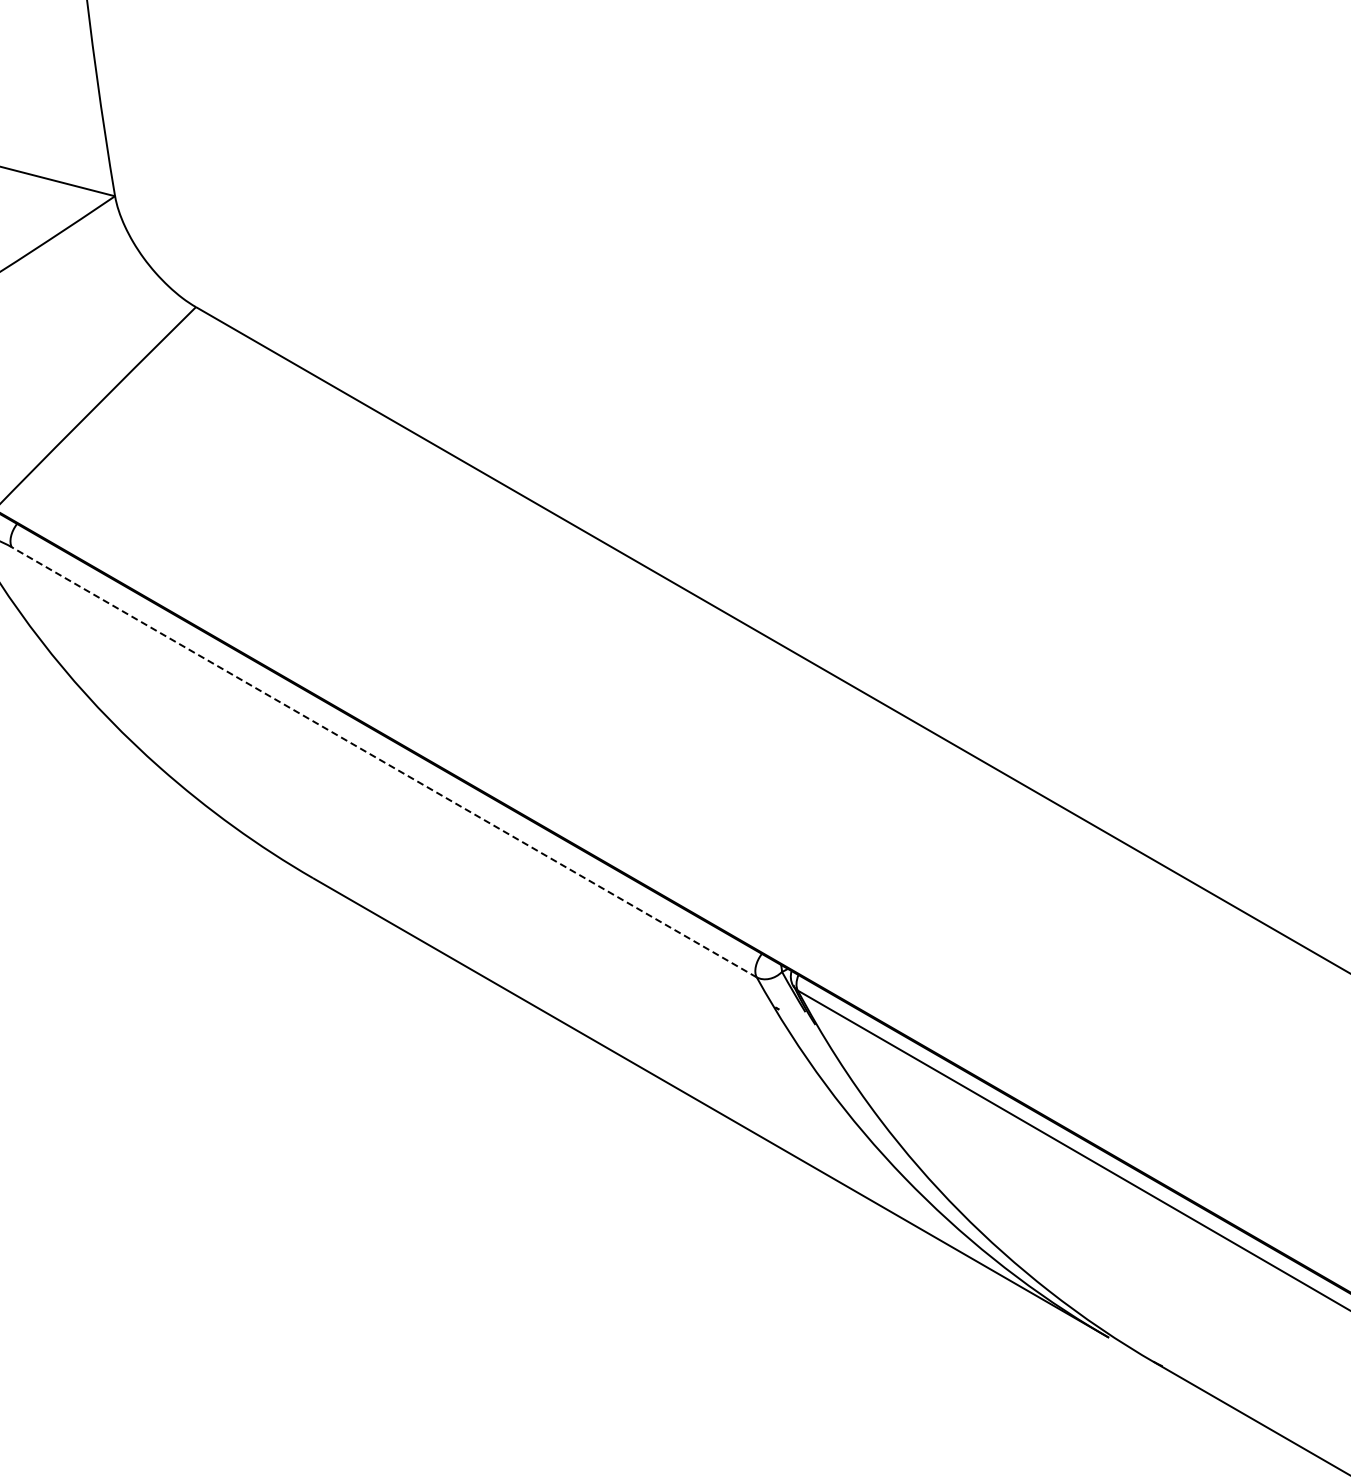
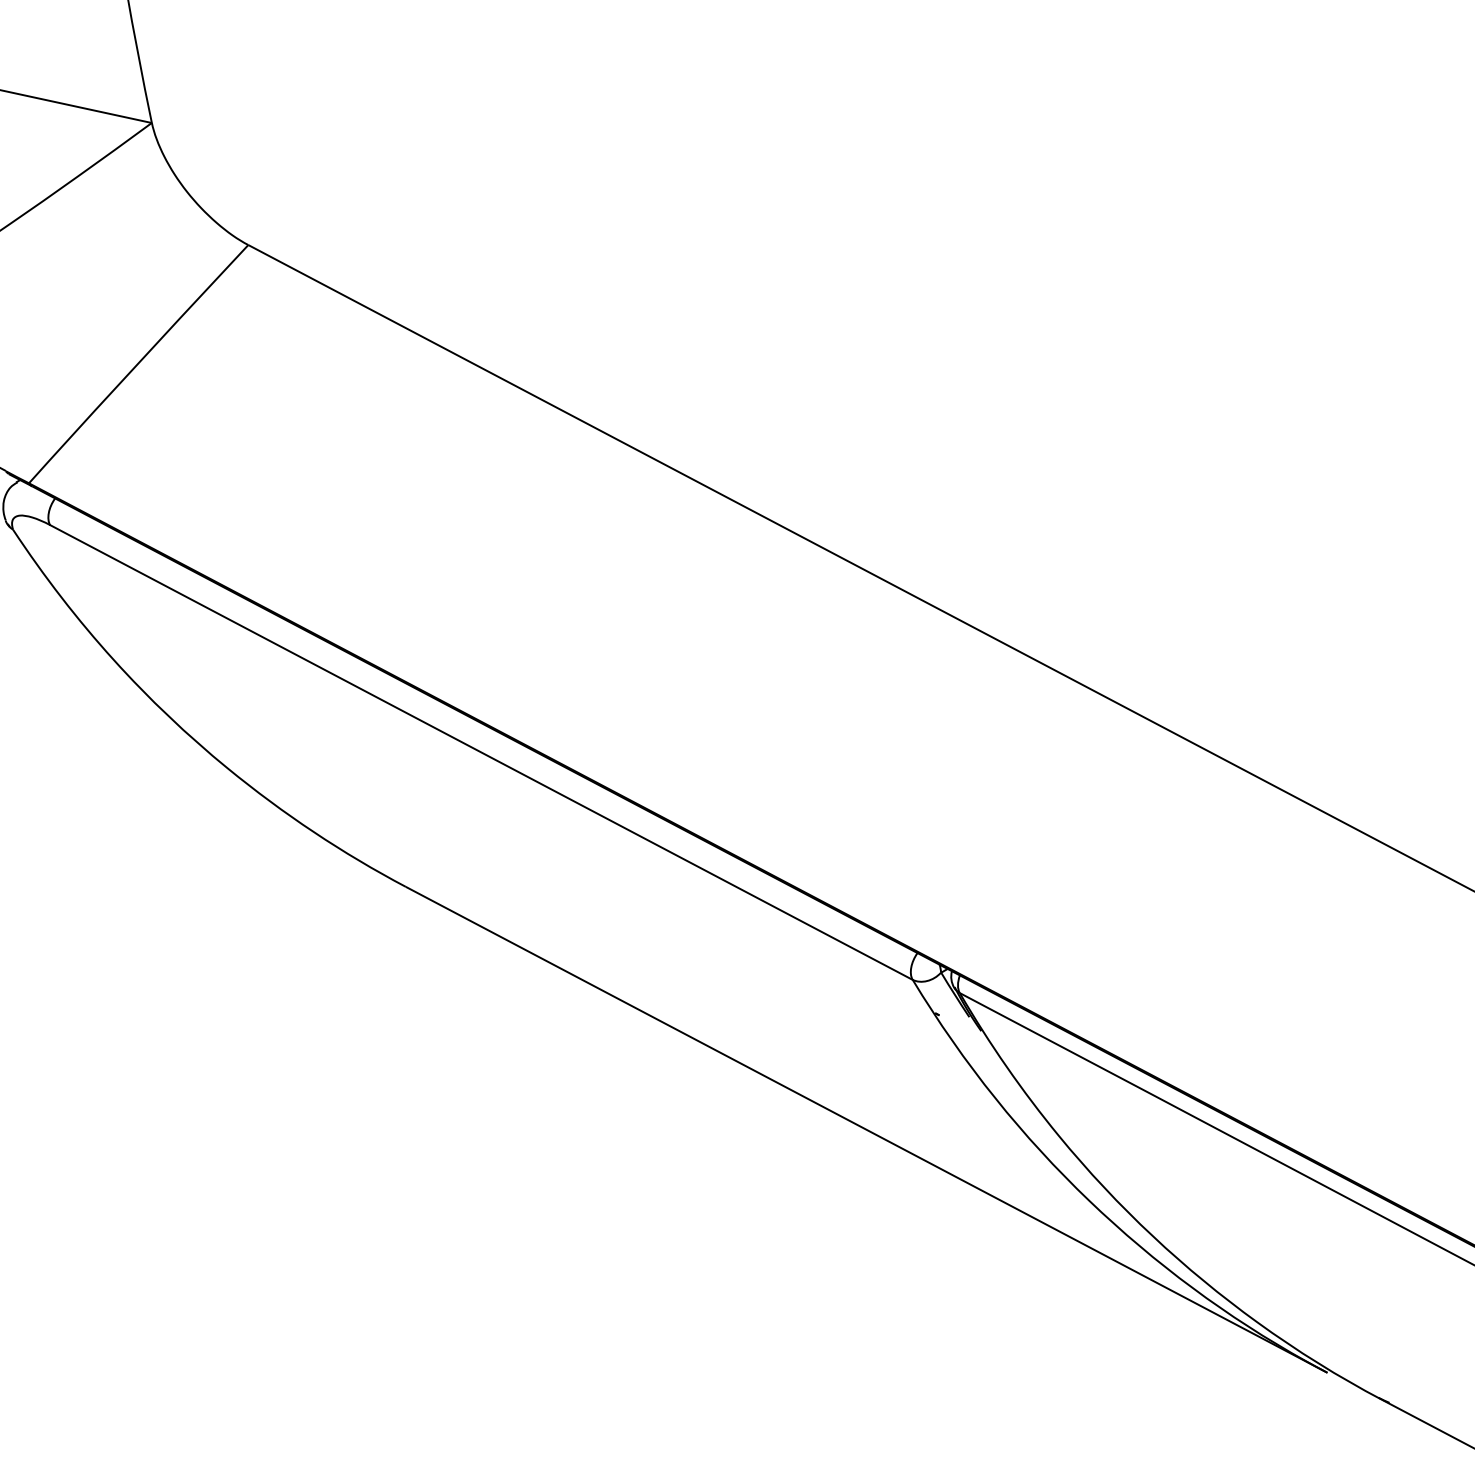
line: (383, 762) -> (480, 752), dashed -> solid

